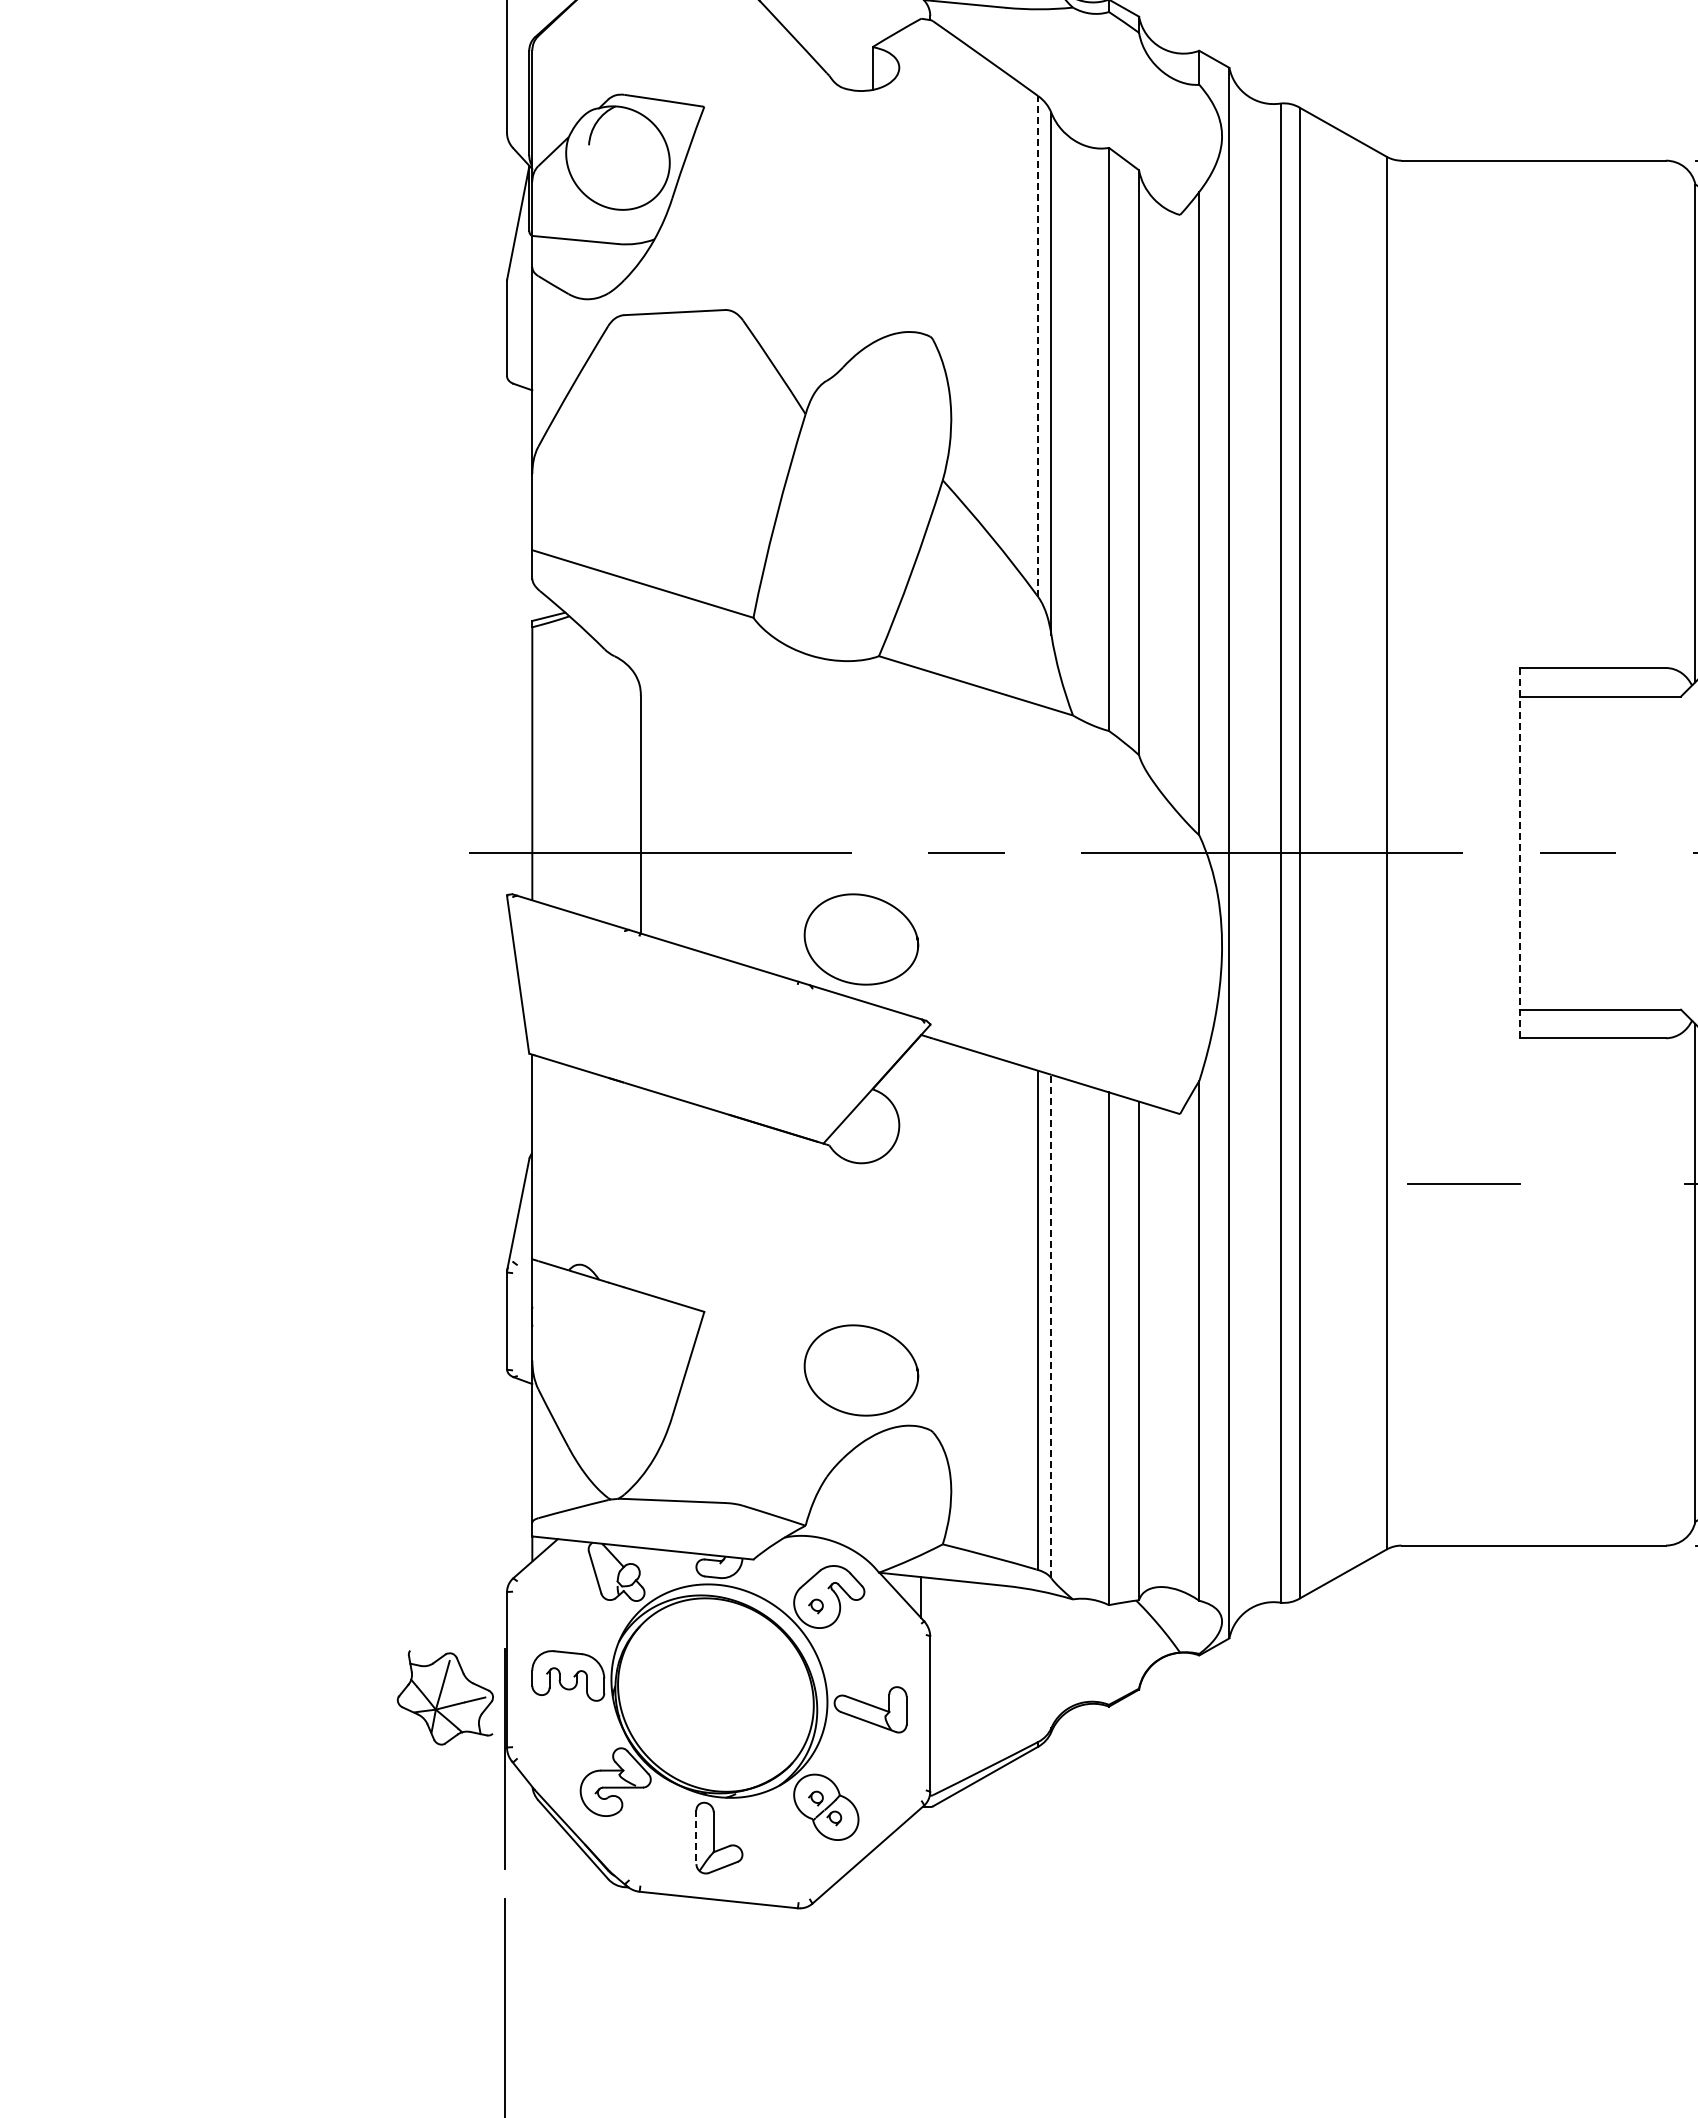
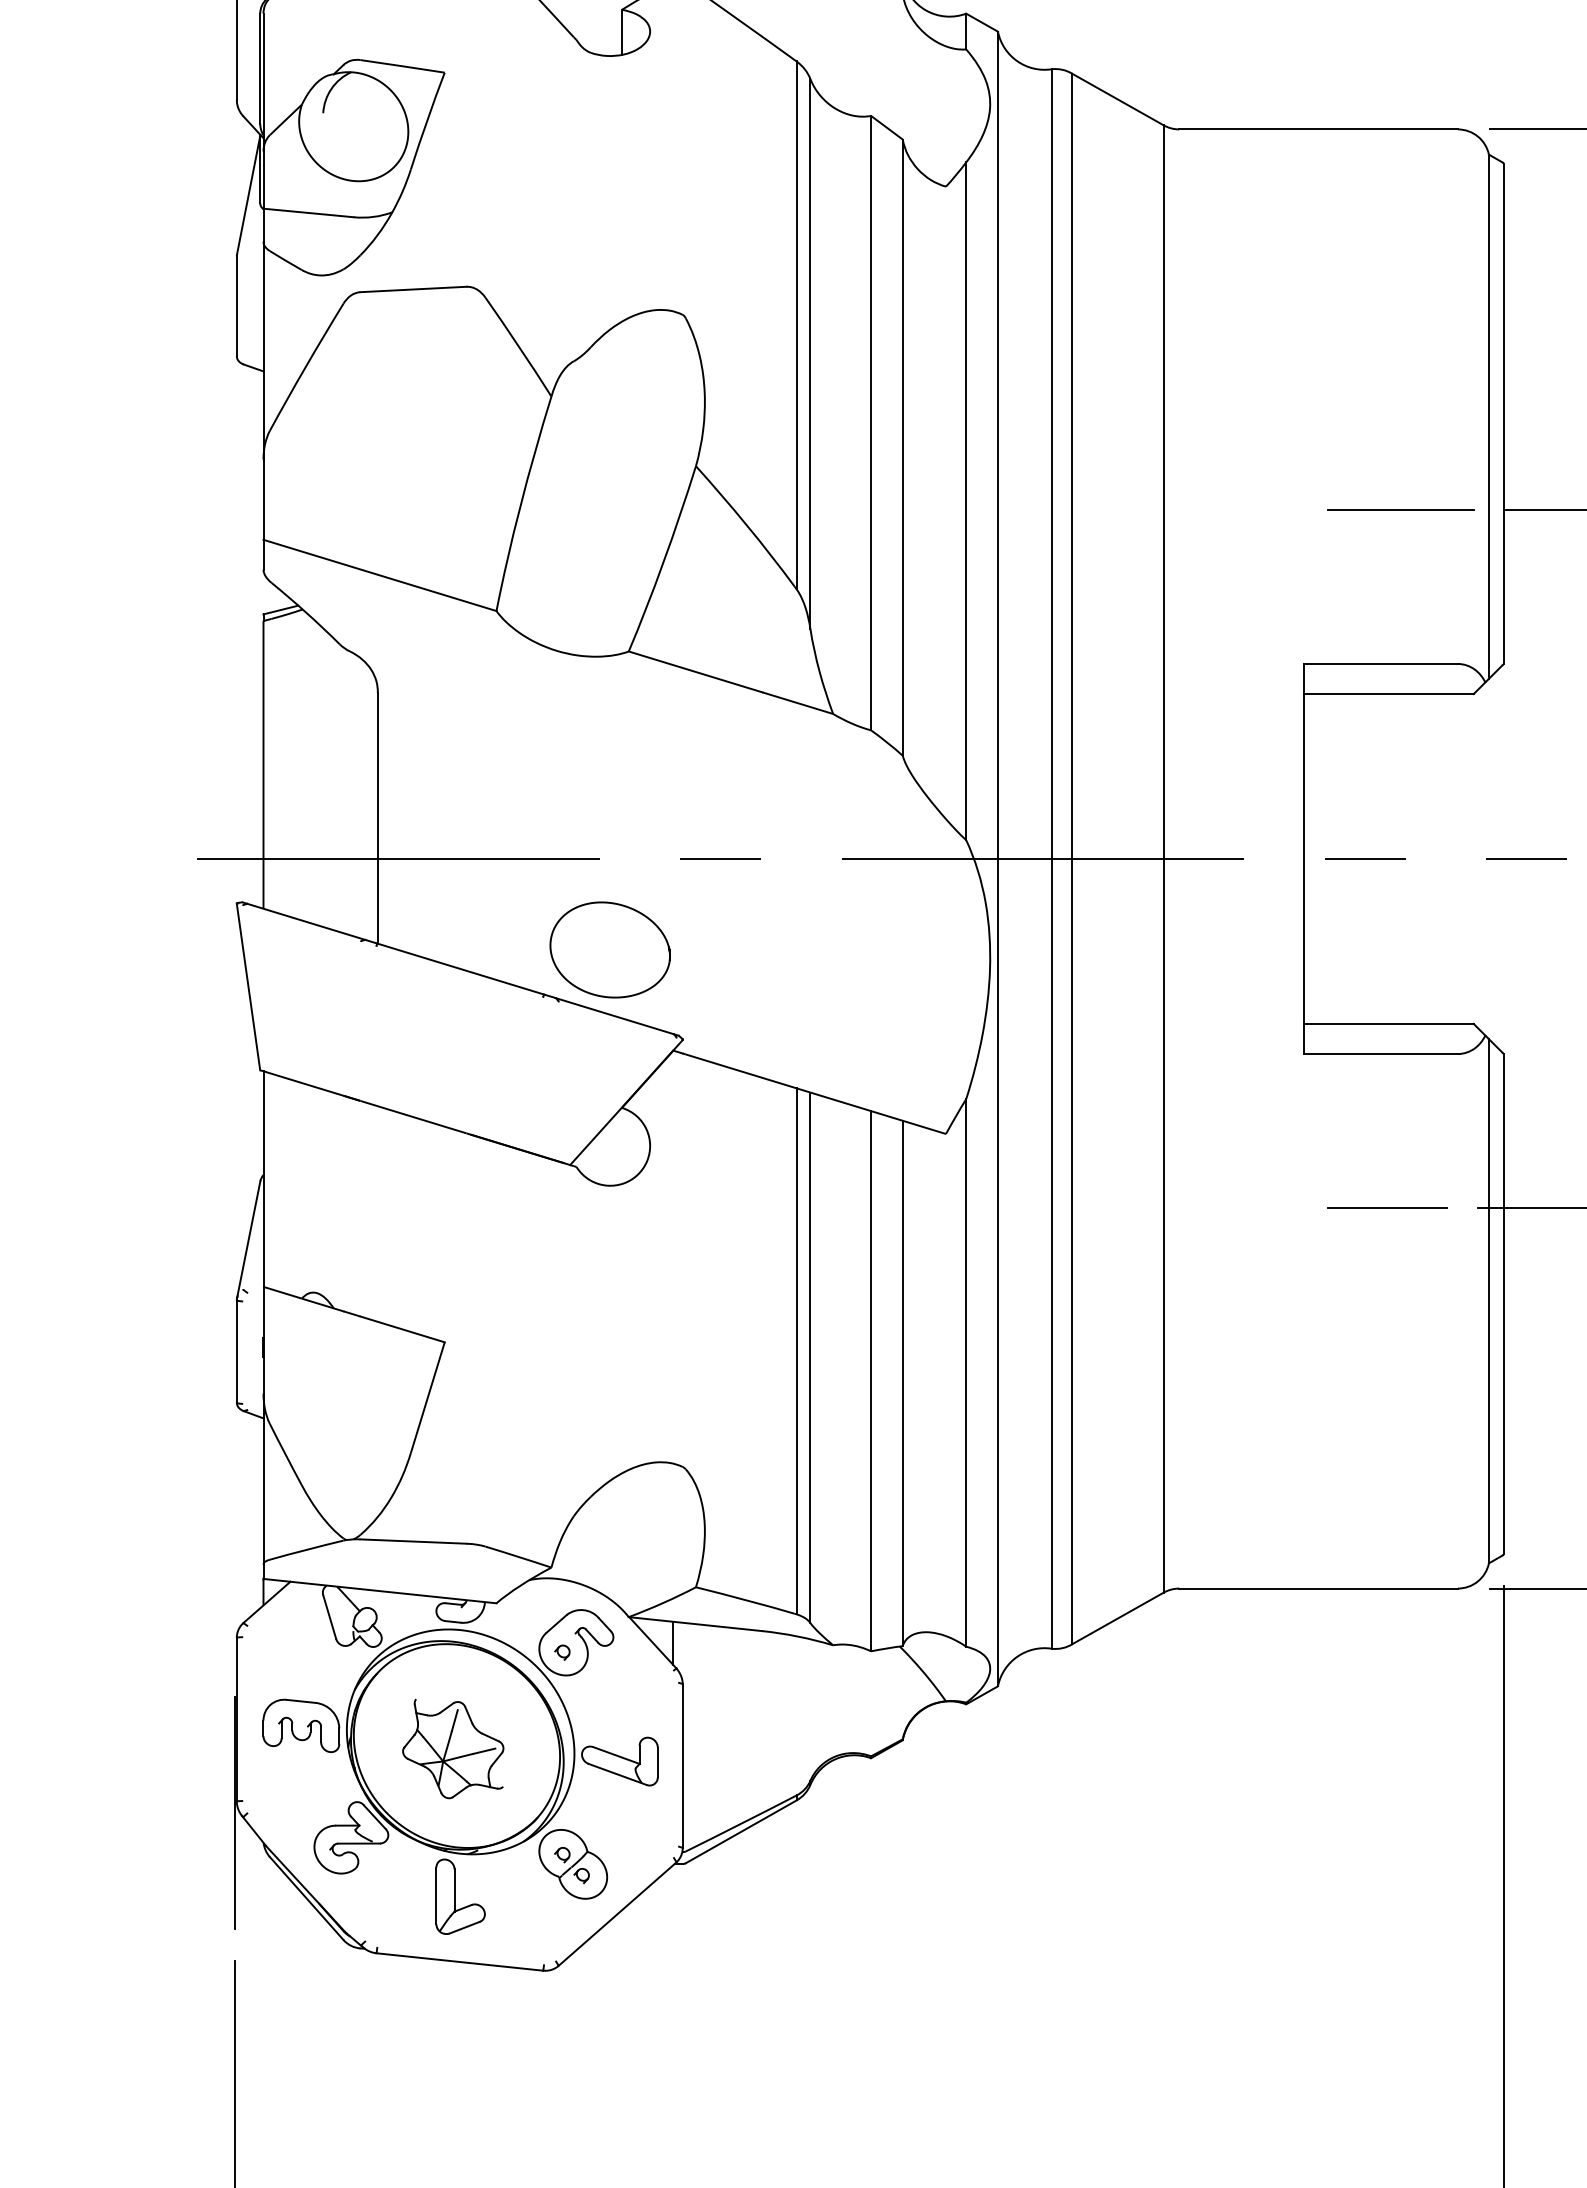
line: (1038, 346) -> (796, 325), dashed -> solid
line: (1611, 521) -> (1400, 509), added
line: (1519, 853) -> (1303, 859), dashed -> solid
line: (1463, 1183) -> (1386, 1207), moved
line: (1051, 1326) -> (810, 1357), dashed -> solid
curve: (873, 1329) -> (622, 1360), removed
part: (444, 1697) -> (452, 1748), moved
line: (696, 1837) -> (436, 1896), dashed -> solid

